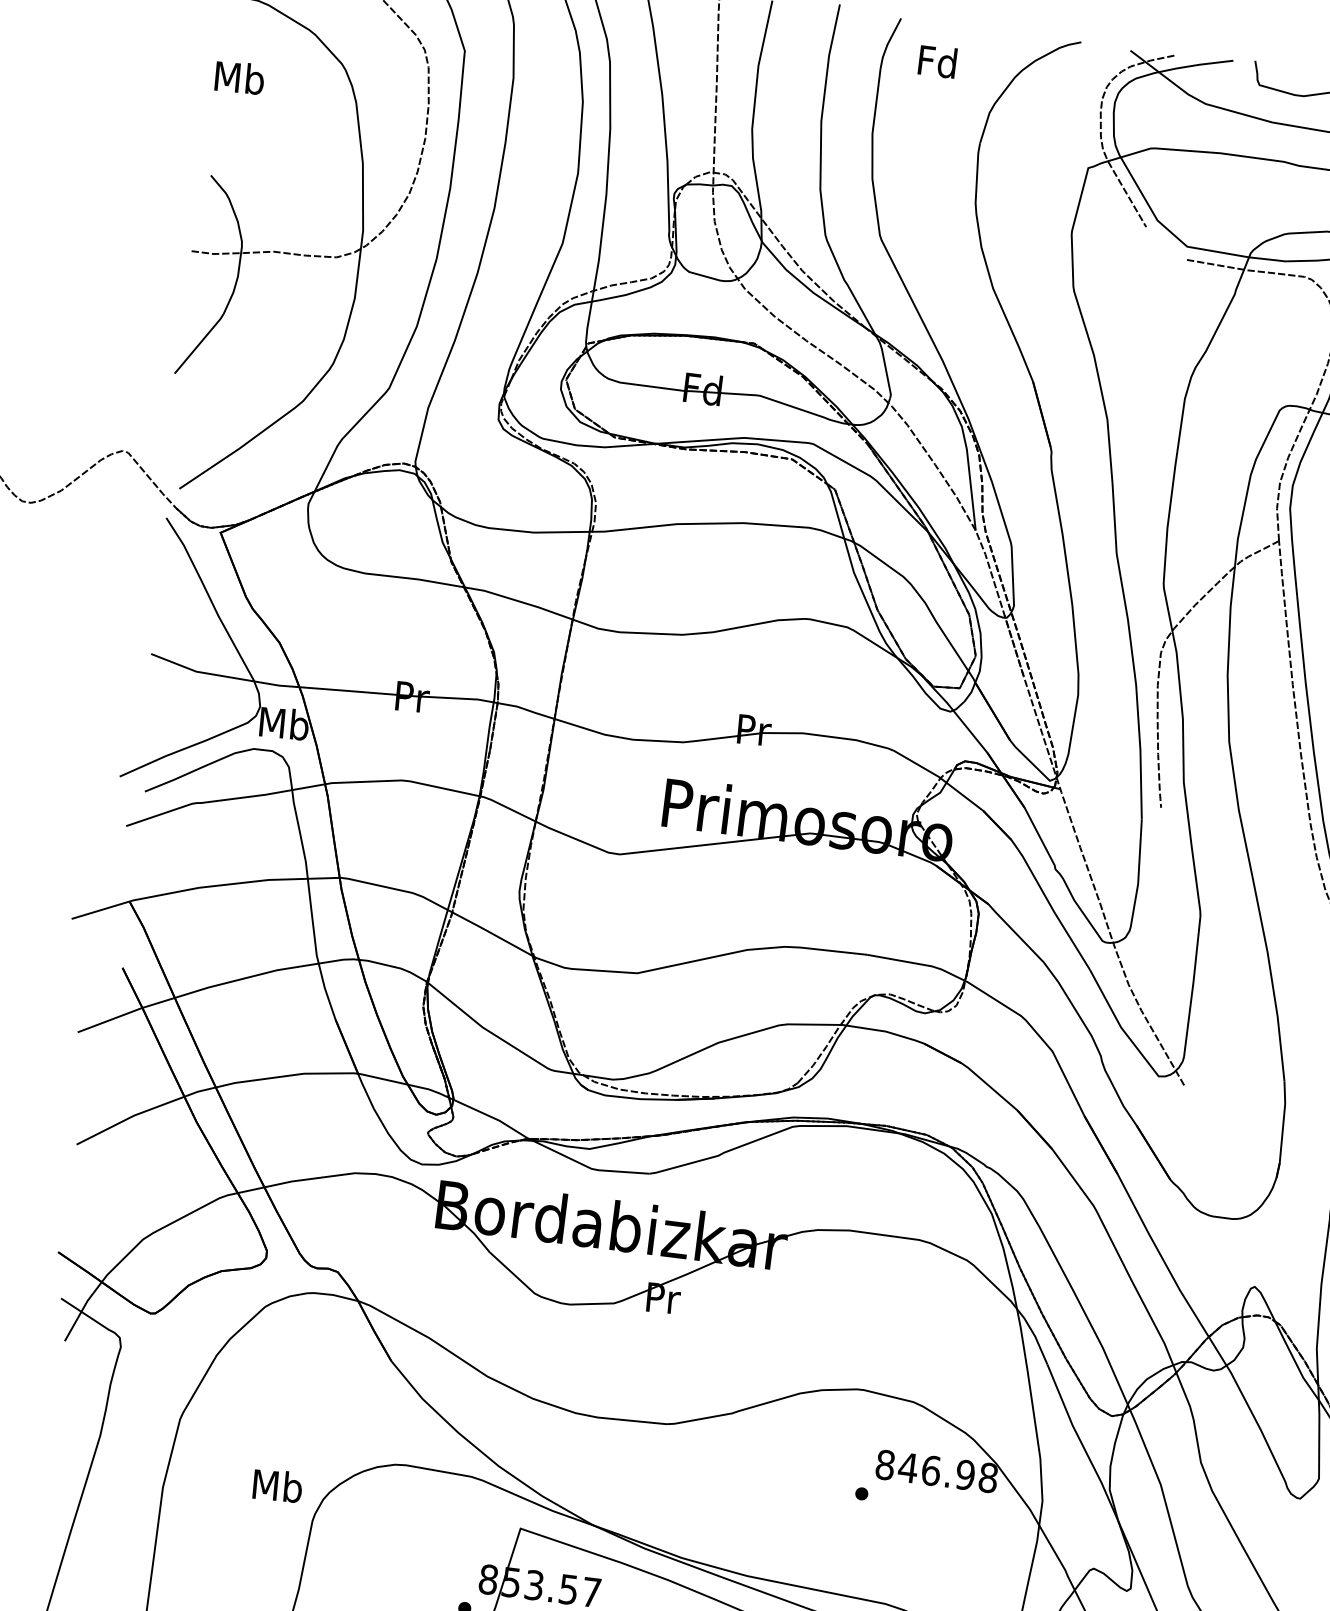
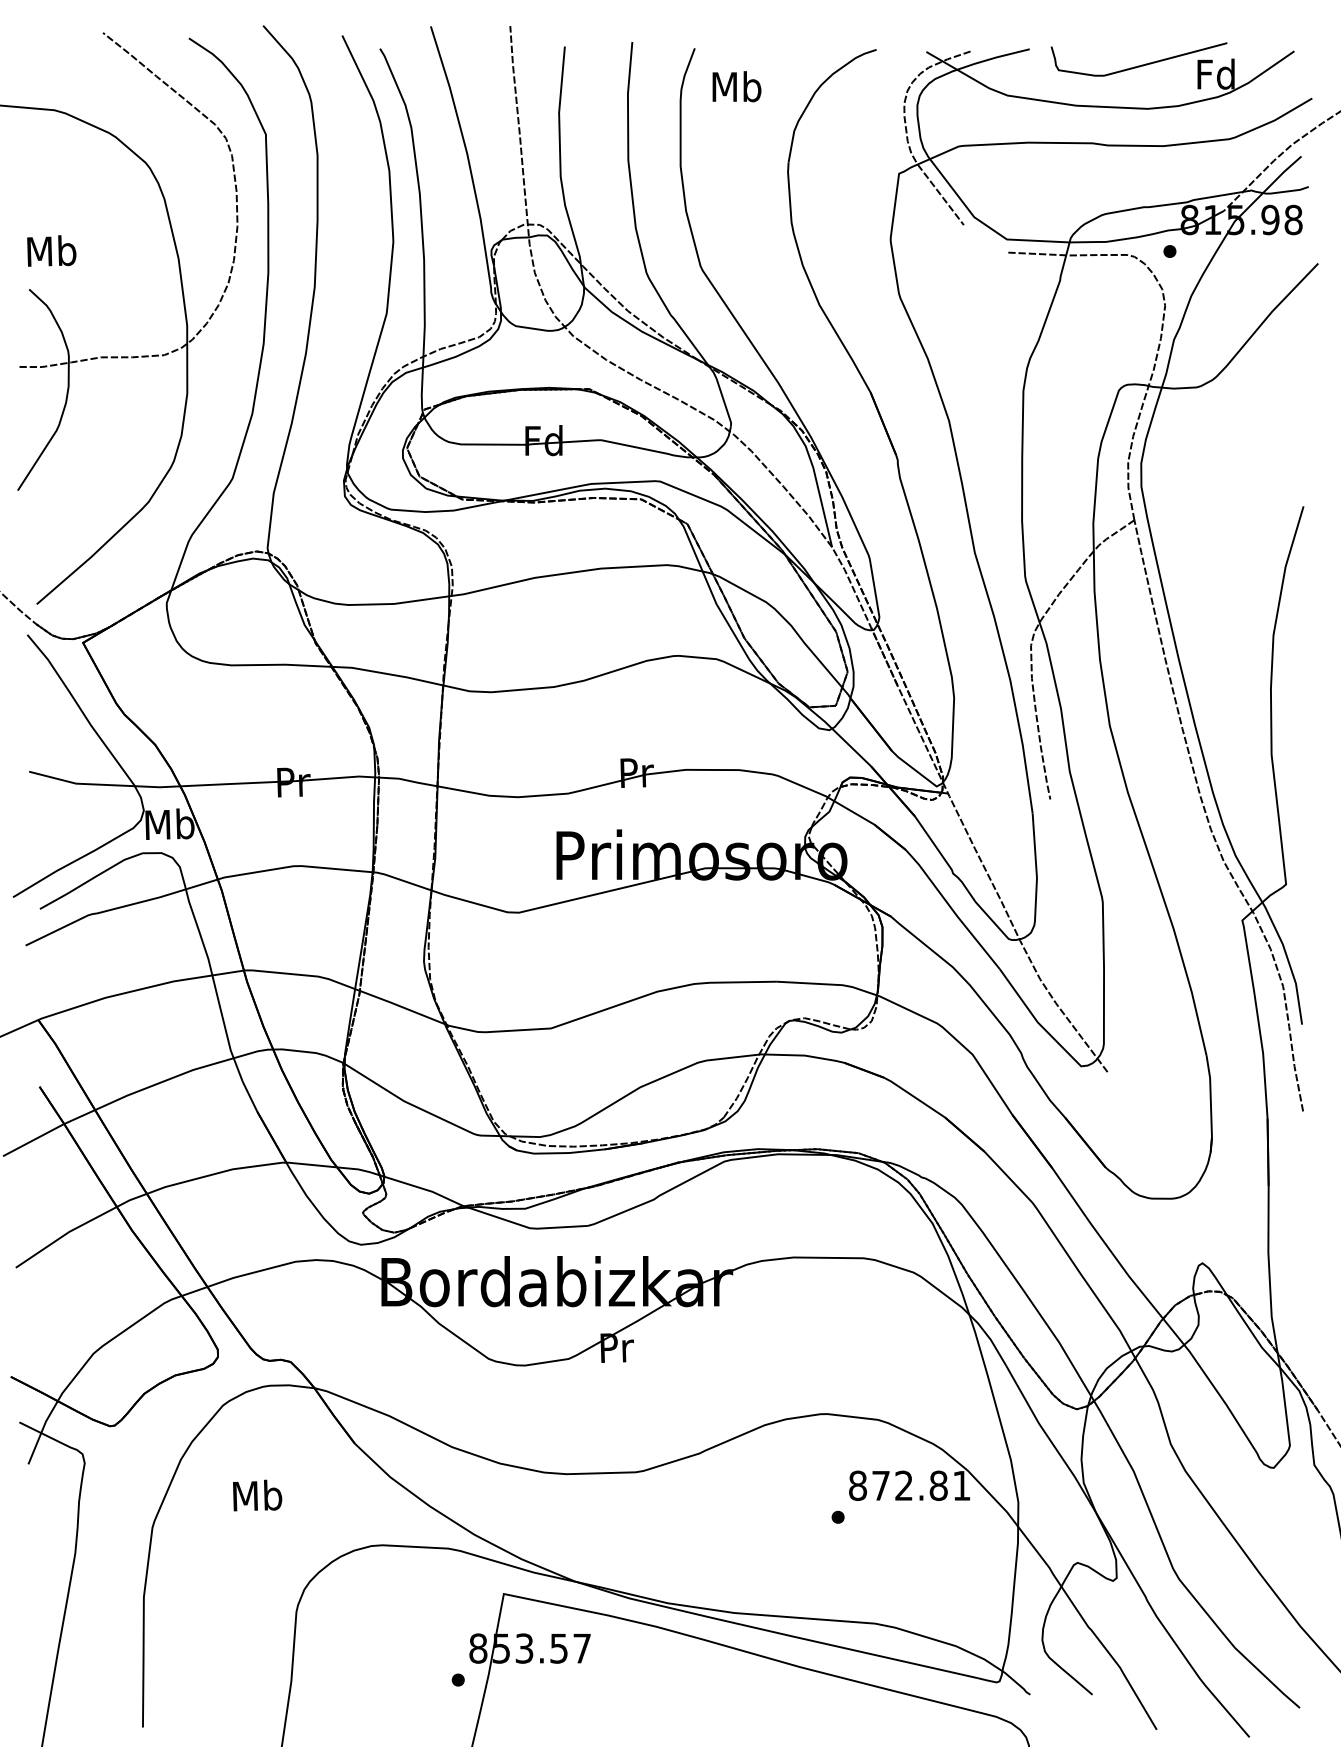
text: (937, 61) -> (736, 86), Fd -> Mb
text: (239, 77) -> (51, 250), moved
text: (947, 1472) -> (920, 1485), 846.98 -> 872.81
text: (277, 1485) -> (257, 1495), moved

